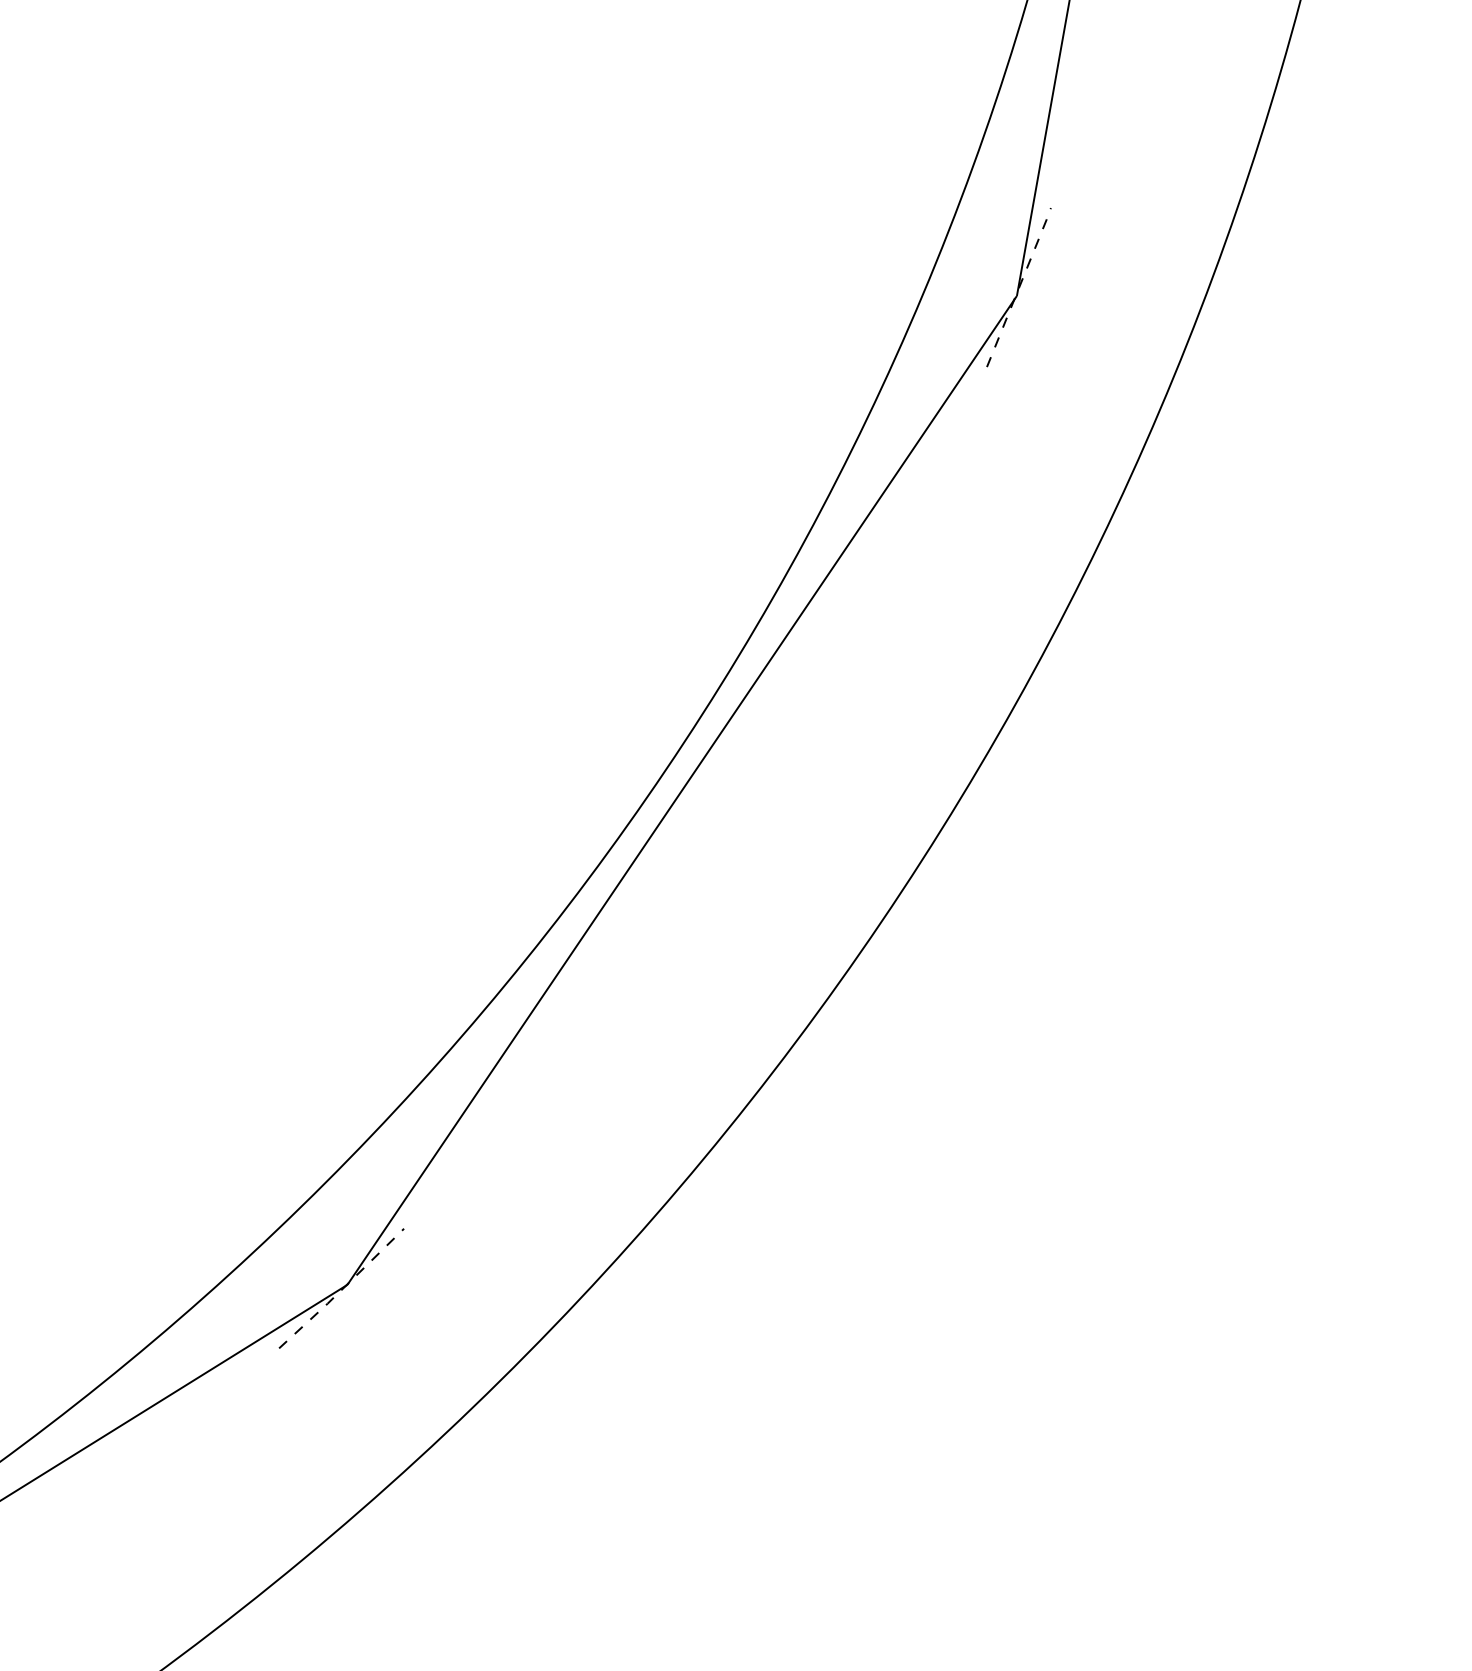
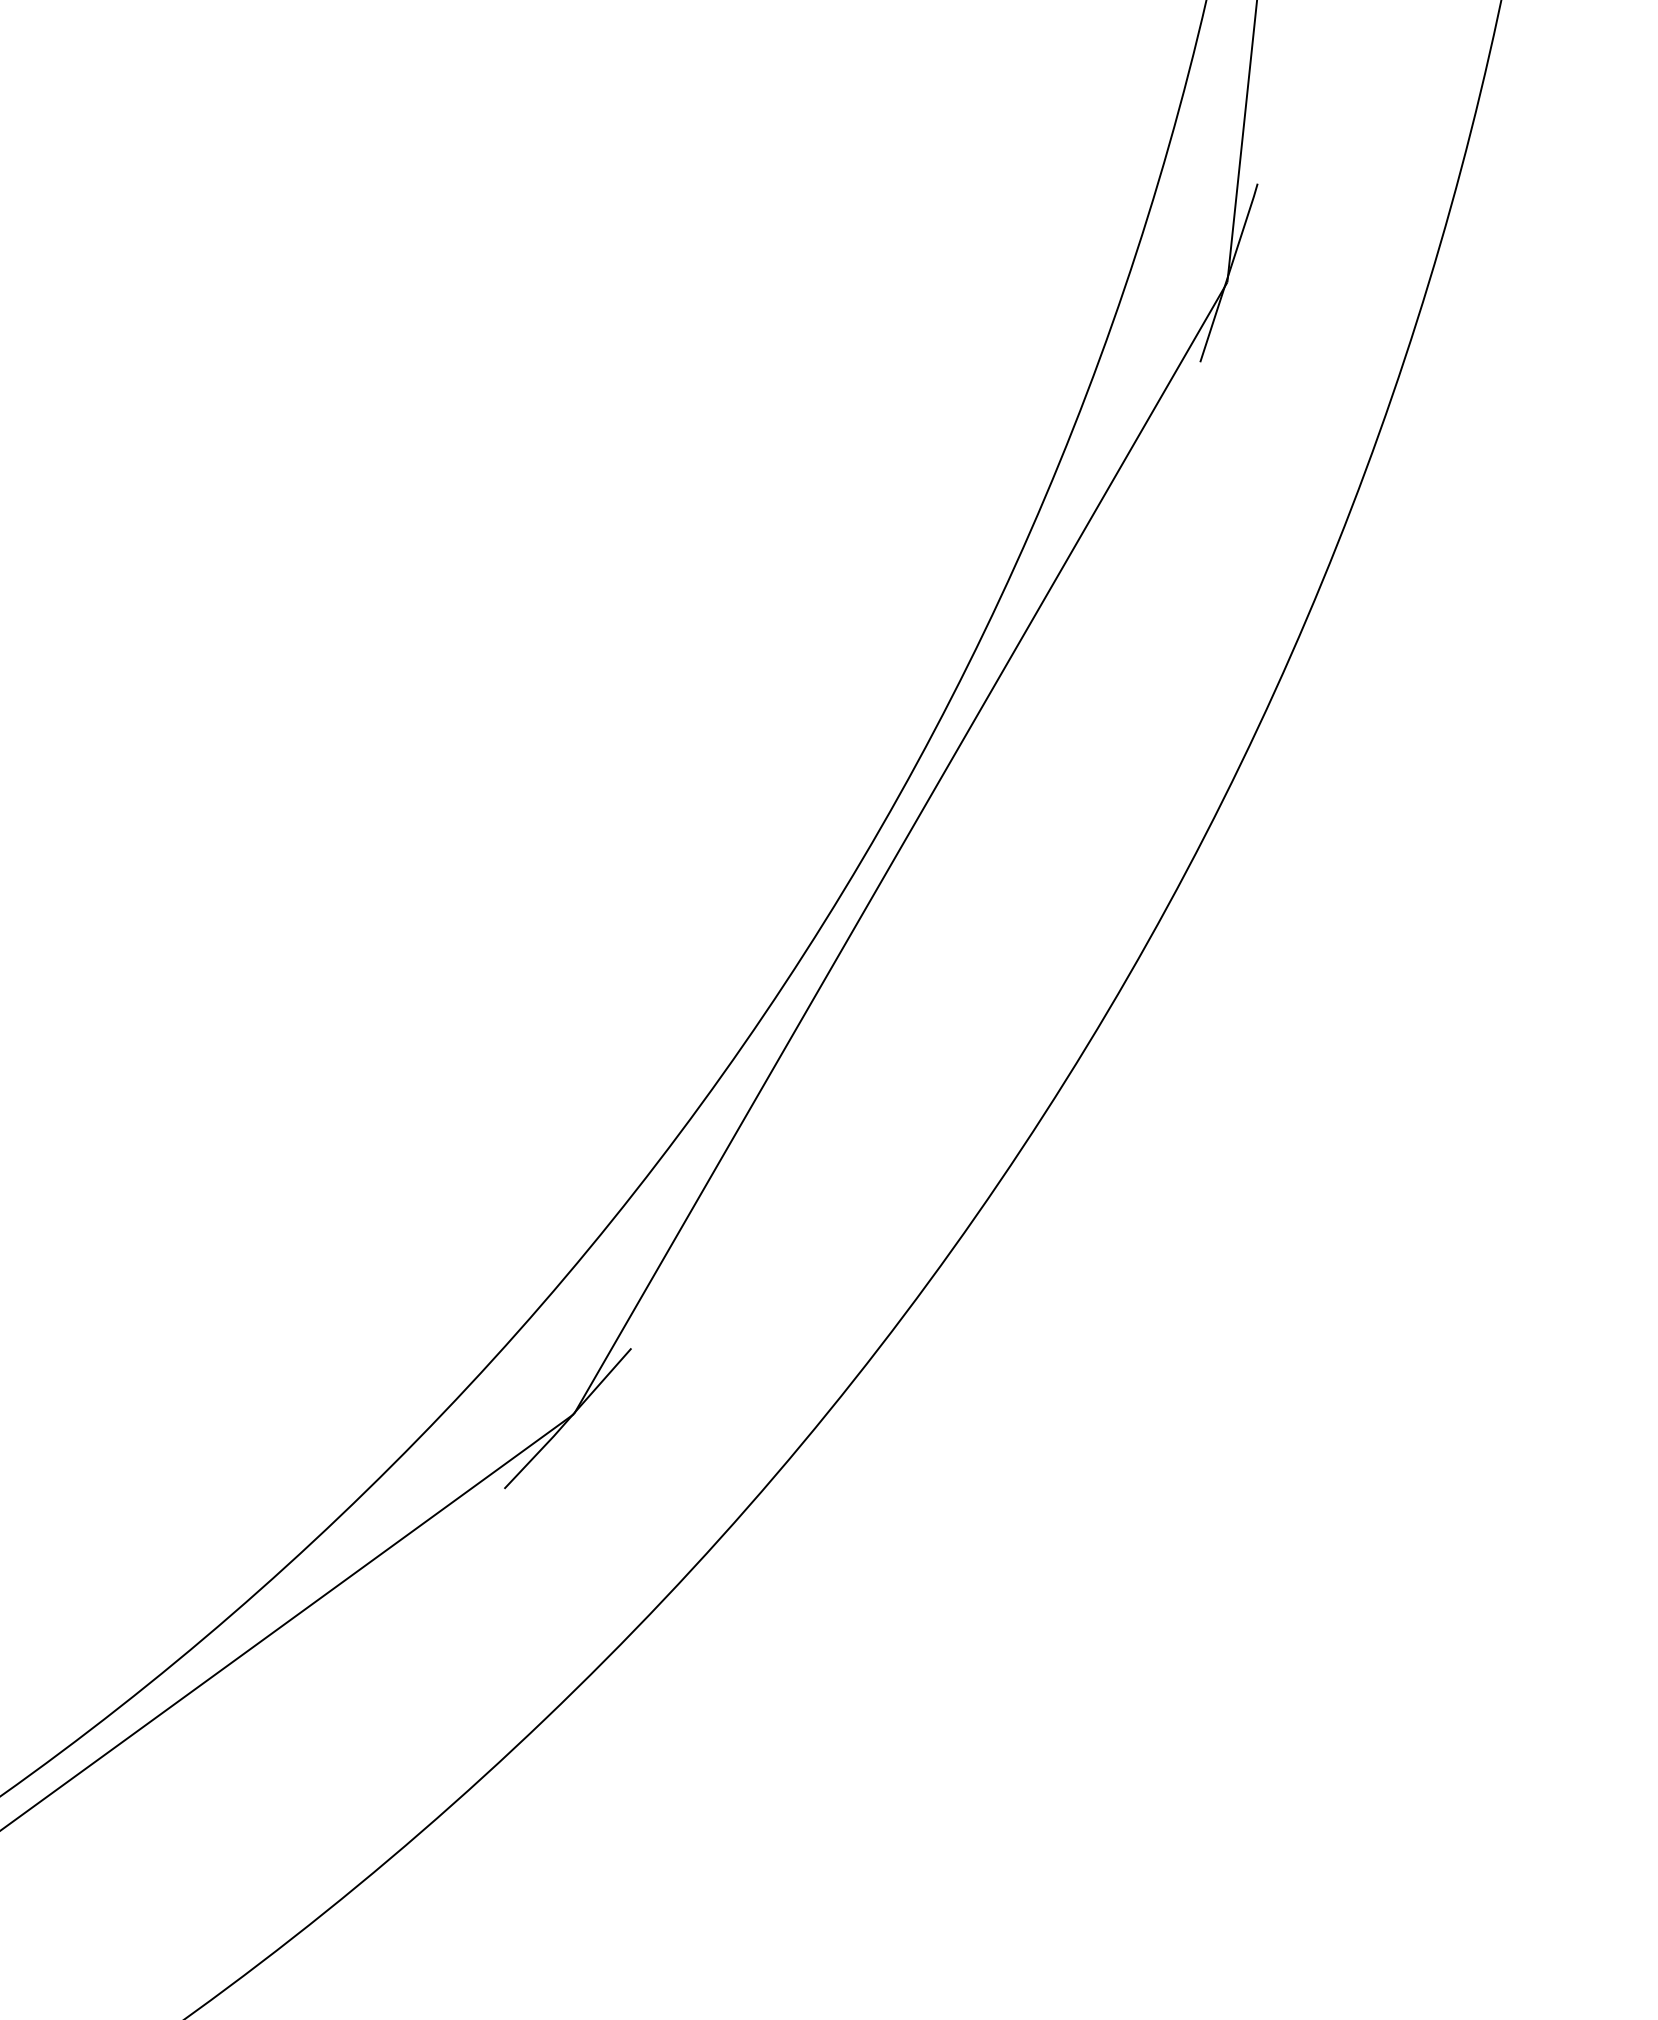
line: (1019, 287) -> (1229, 272), dashed -> solid
line: (342, 1289) -> (568, 1419), dashed -> solid

